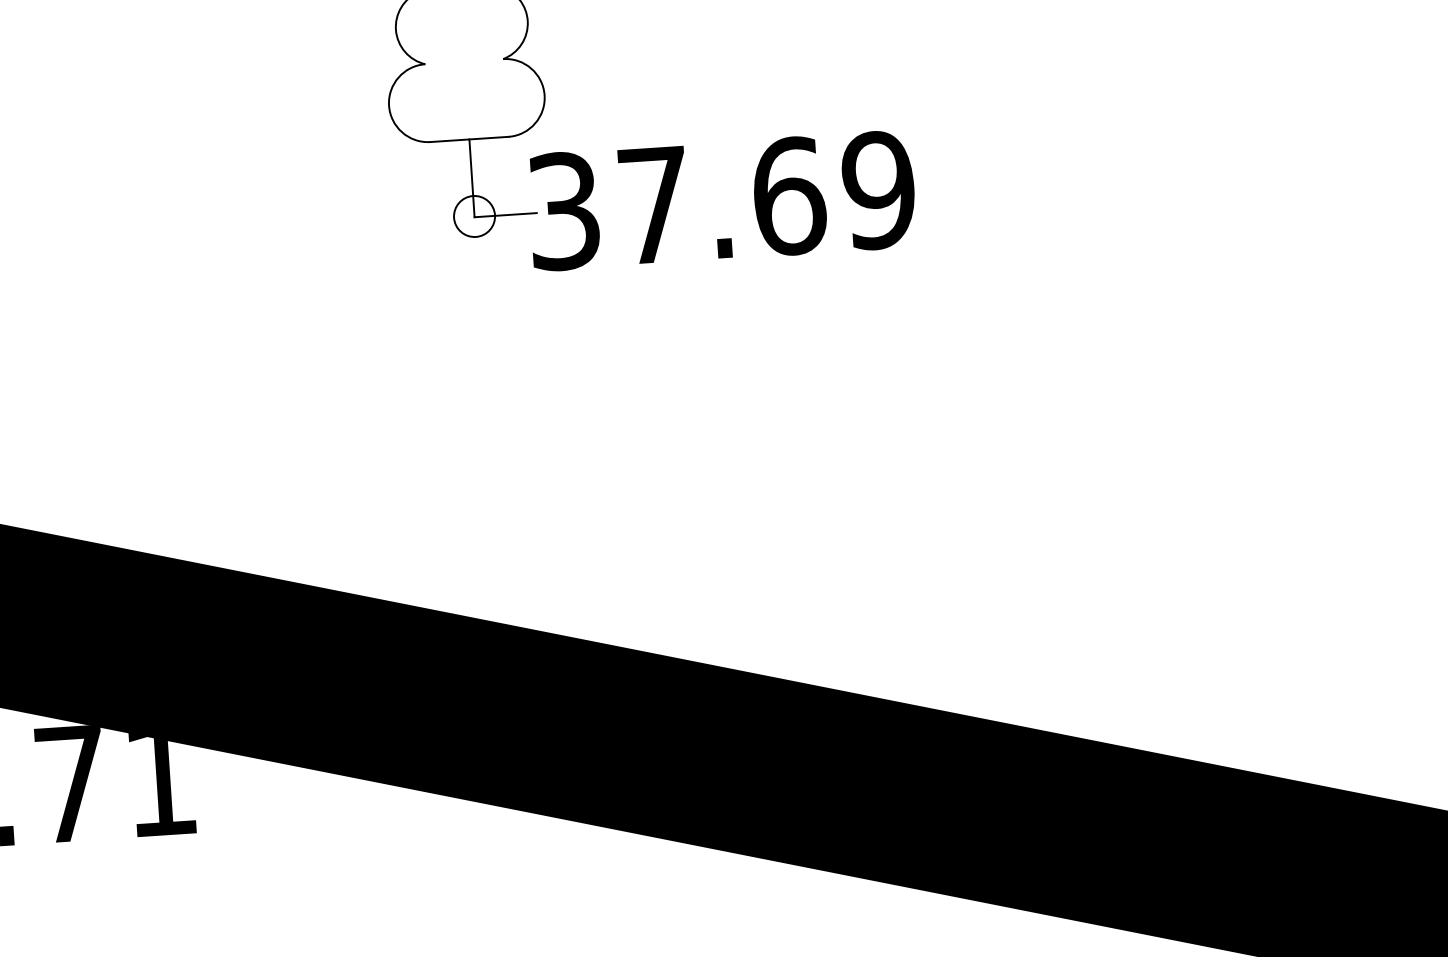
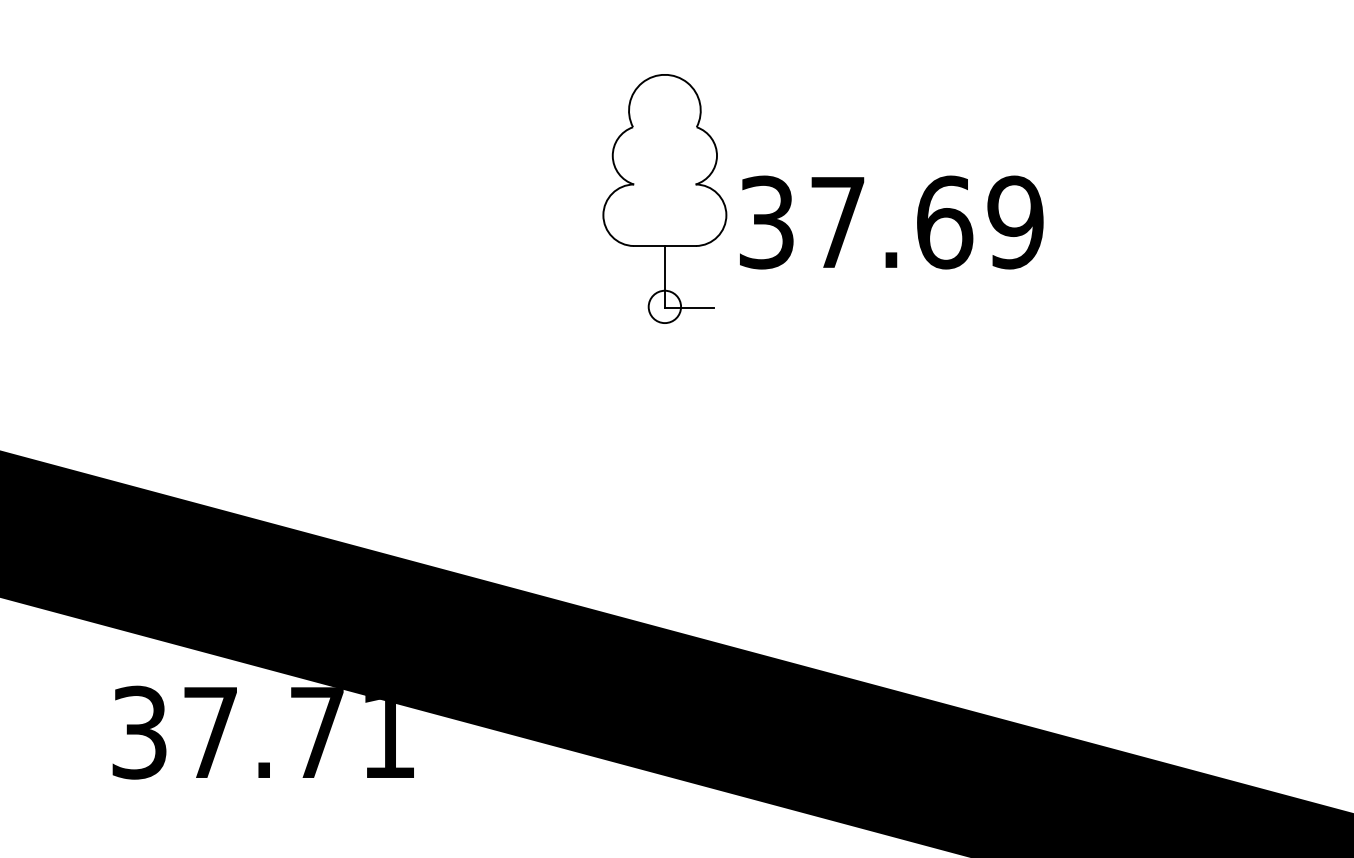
text: (721, 200) -> (891, 222), moved

